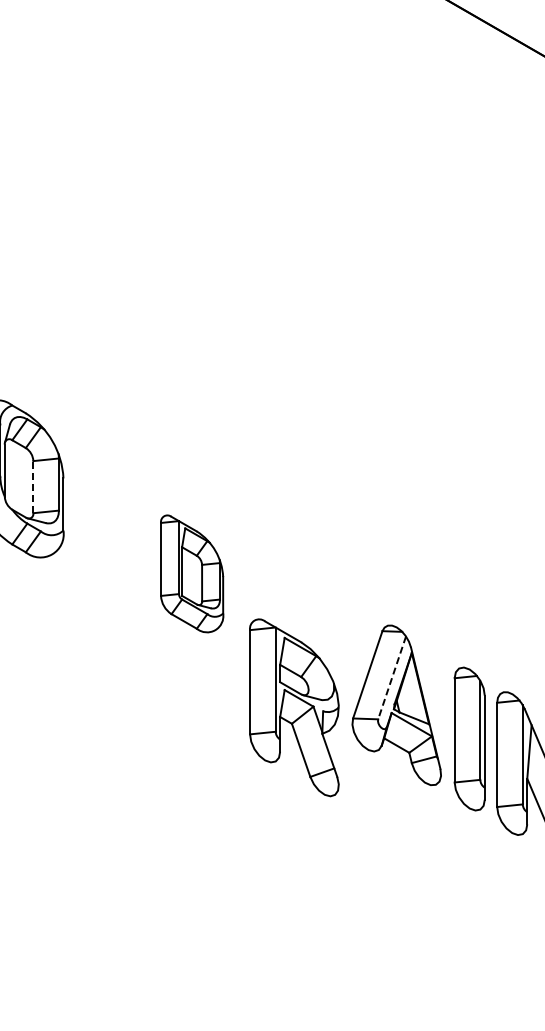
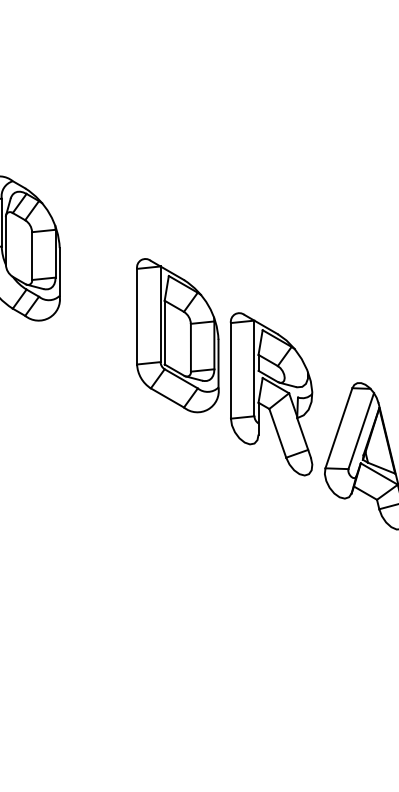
line: (33, 486) -> (32, 255), dashed -> solid
part: (191, 573) -> (177, 335), size x1.43
line: (392, 677) -> (361, 430), dashed -> solid
part: (294, 707) -> (271, 394), moved

